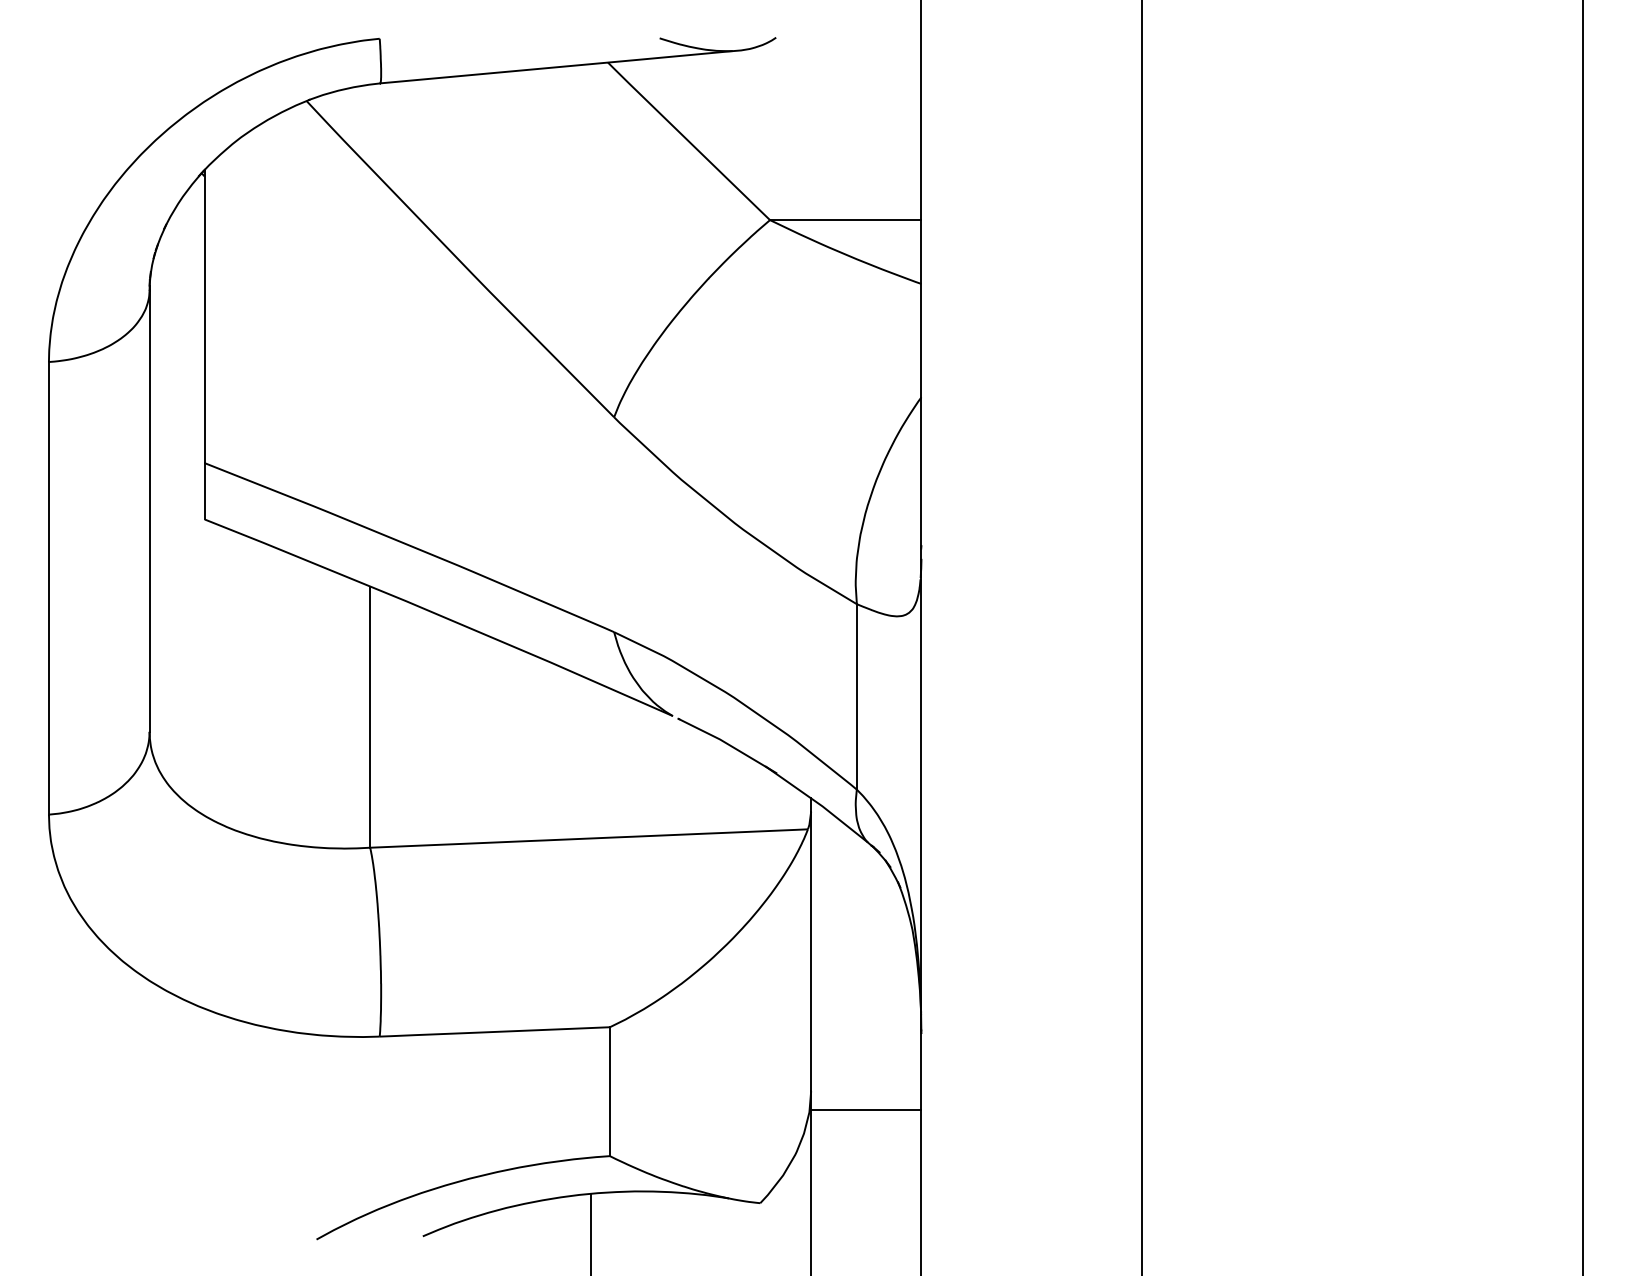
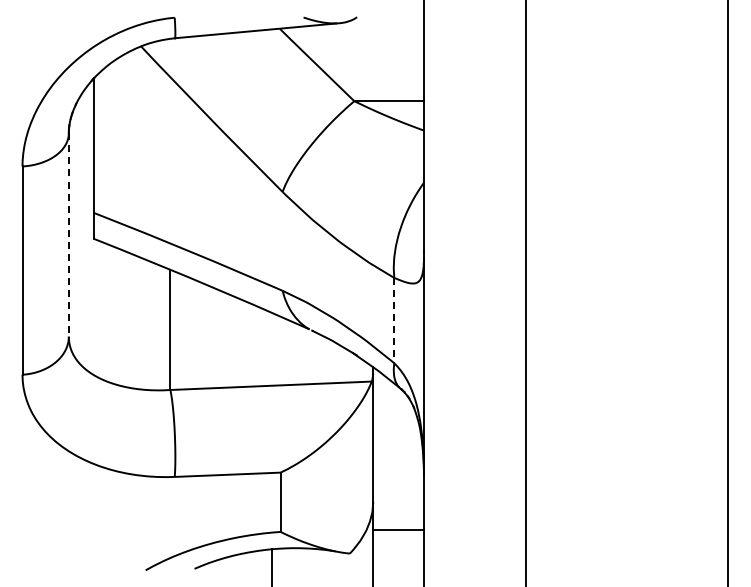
line: (148, 509) -> (68, 234), solid -> dashed
line: (857, 696) -> (394, 320), solid -> dashed
line: (865, 1109) -> (398, 529), moved

